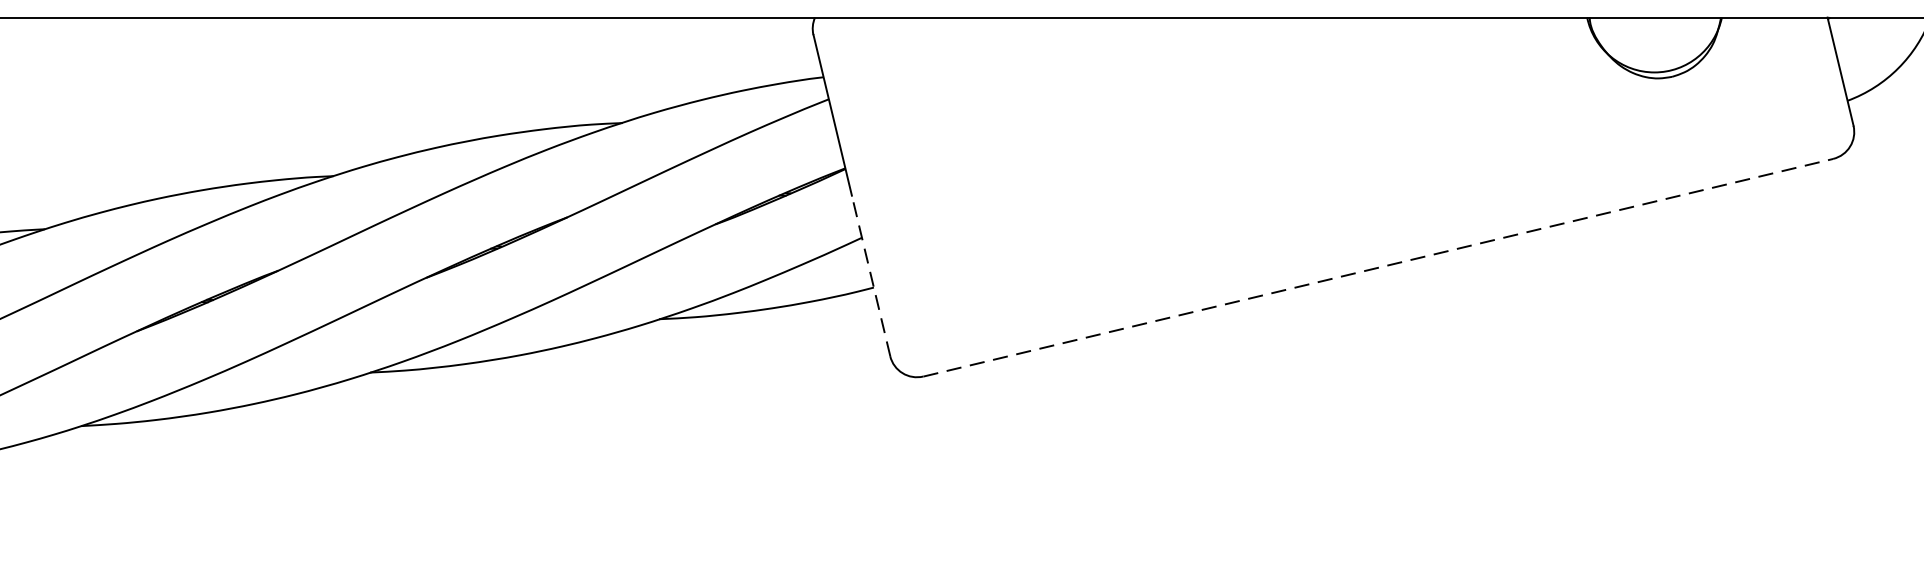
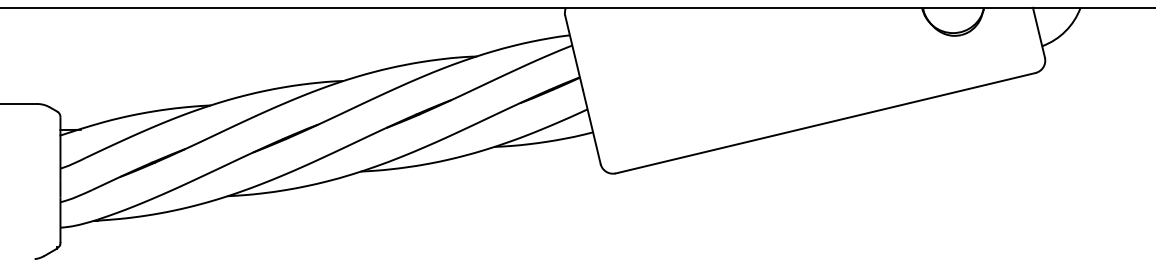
line: (1377, 268) -> (825, 123), dashed -> solid
line: (870, 274) -> (591, 126), dashed -> solid

